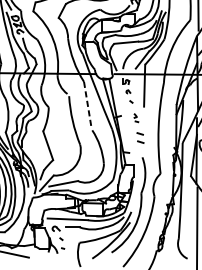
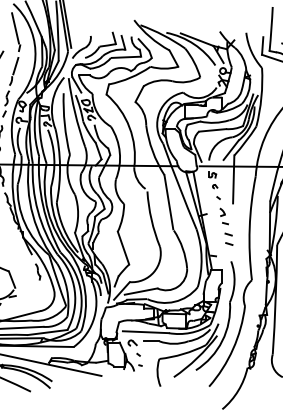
line: (87, 105) -> (168, 202), dashed -> solid
part: (135, 118) -> (223, 216), size x1.67

